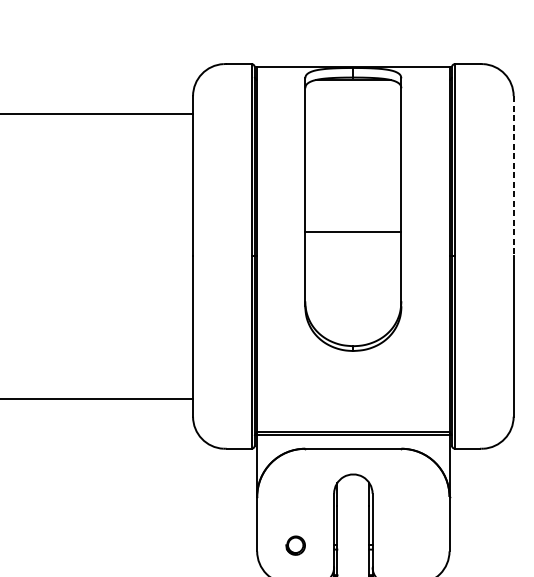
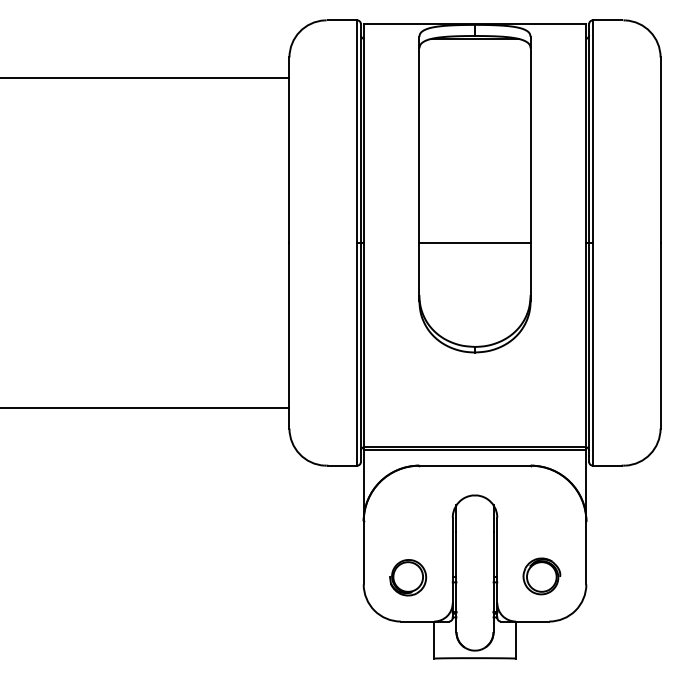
line: (513, 176) -> (660, 150), dashed -> solid
line: (352, 232) -> (474, 243), moved
part: (410, 544) -> (541, 576), added
part: (295, 545) -> (408, 577), size x1.67

